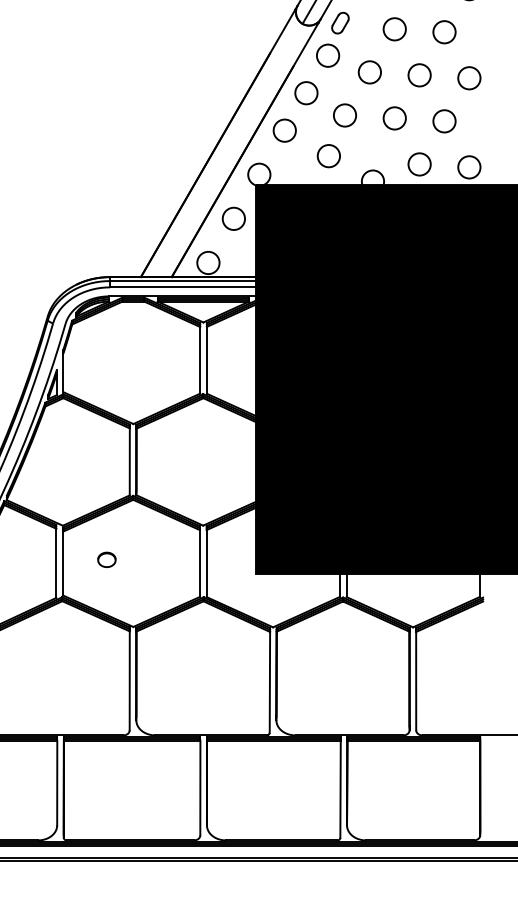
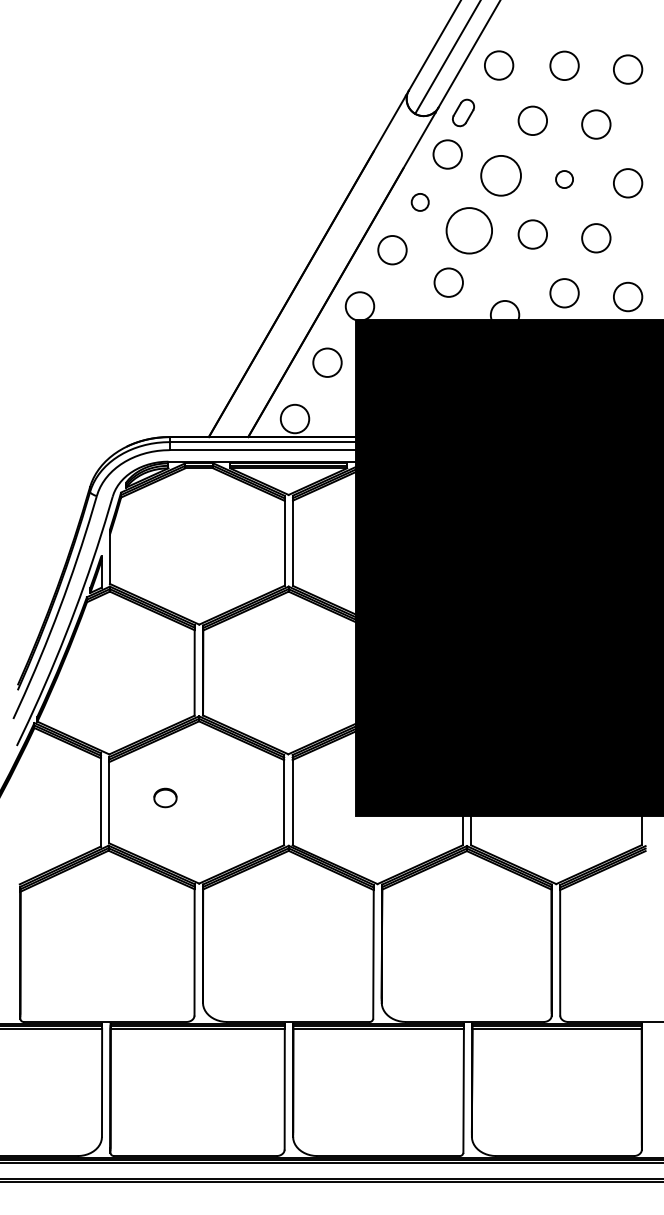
circle: (369, 72) -> (500, 175), size x1.4
circle: (419, 75) -> (564, 179), size x0.6
circle: (306, 93) -> (420, 202), size x0.6
circle: (345, 115) -> (469, 230), size x1.6

